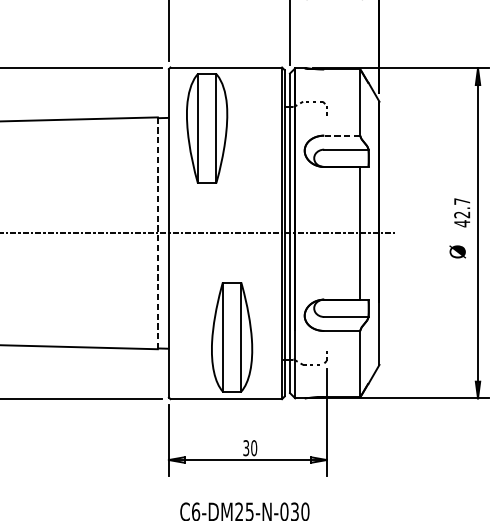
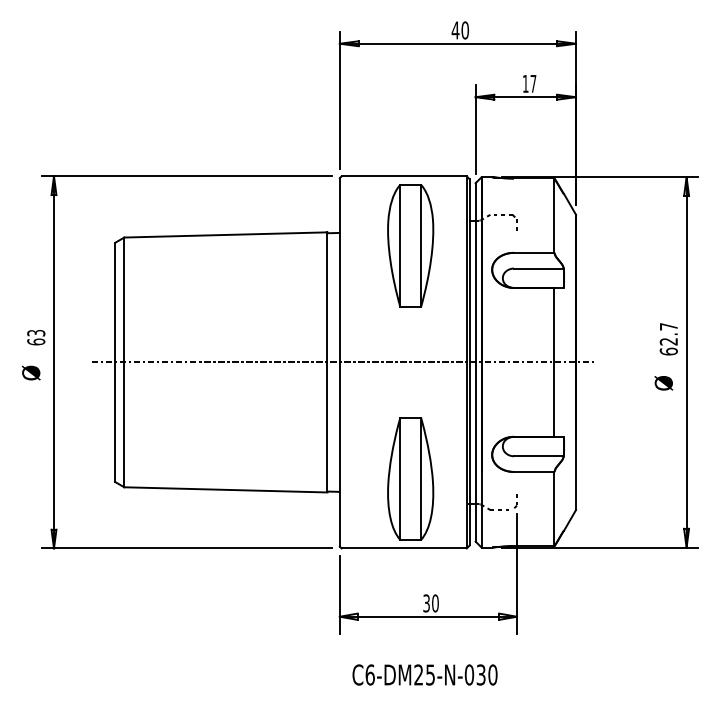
part: (206, 128) -> (410, 245), moved
line: (341, 135) -> (533, 252), dashed -> solid
text: (461, 223) -> (668, 351), 42.7 -> 62.7
line: (157, 232) -> (327, 361), dashed -> solid

